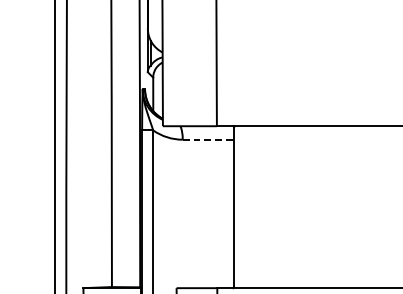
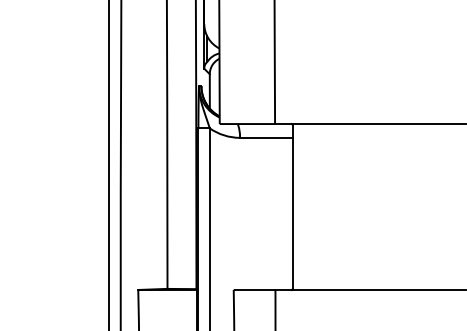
line: (208, 139) -> (266, 137), dashed -> solid

